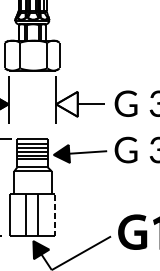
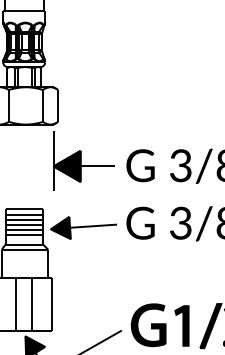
fill: (66, 103) -> (66, 165), added
line: (55, 215) -> (52, 304), dashed -> solid

